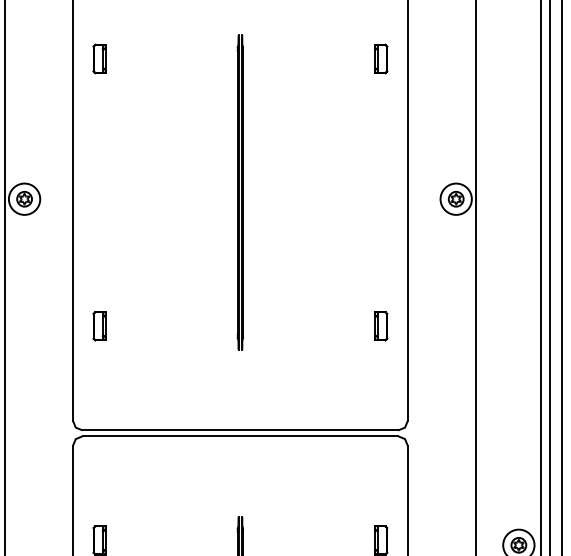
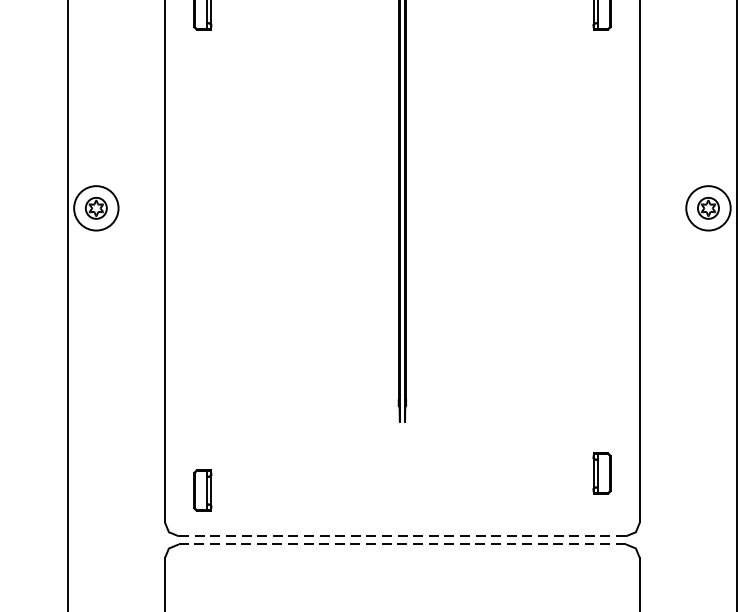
part: (99, 326) -> (202, 490), moved
part: (381, 326) -> (602, 473), moved
line: (240, 430) -> (402, 536), solid -> dashed
line: (240, 436) -> (402, 544), solid -> dashed

